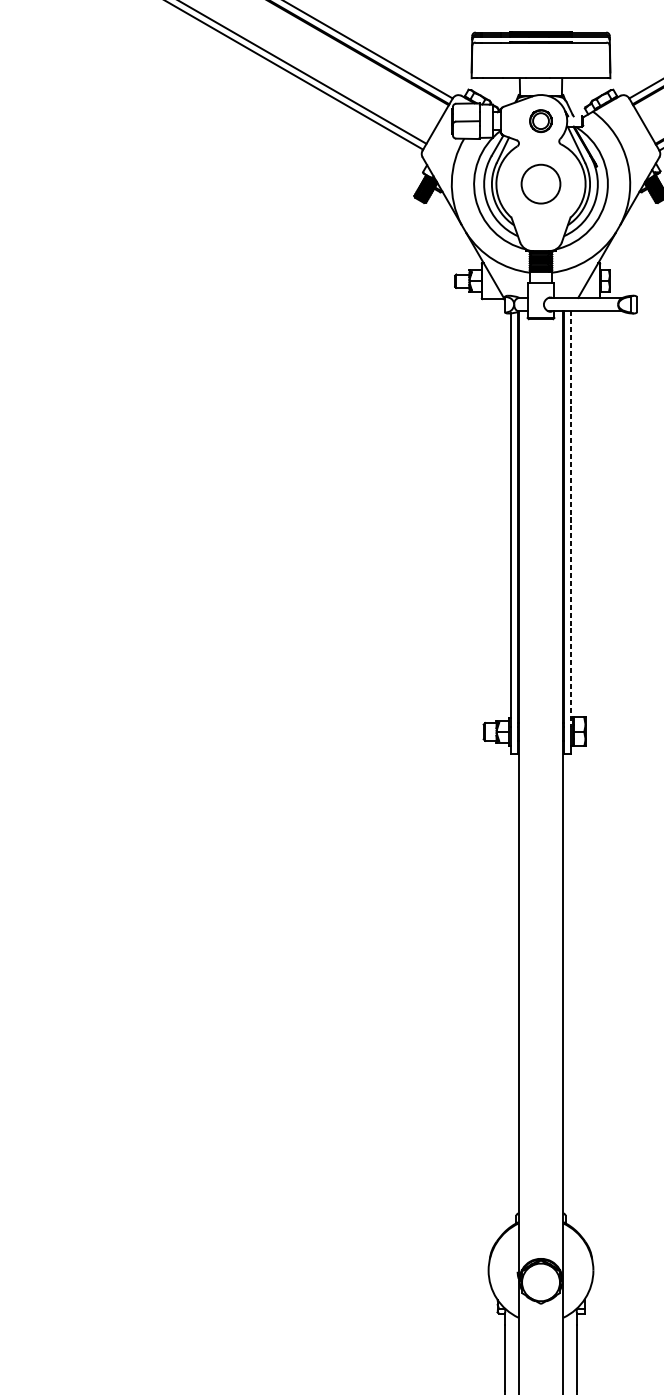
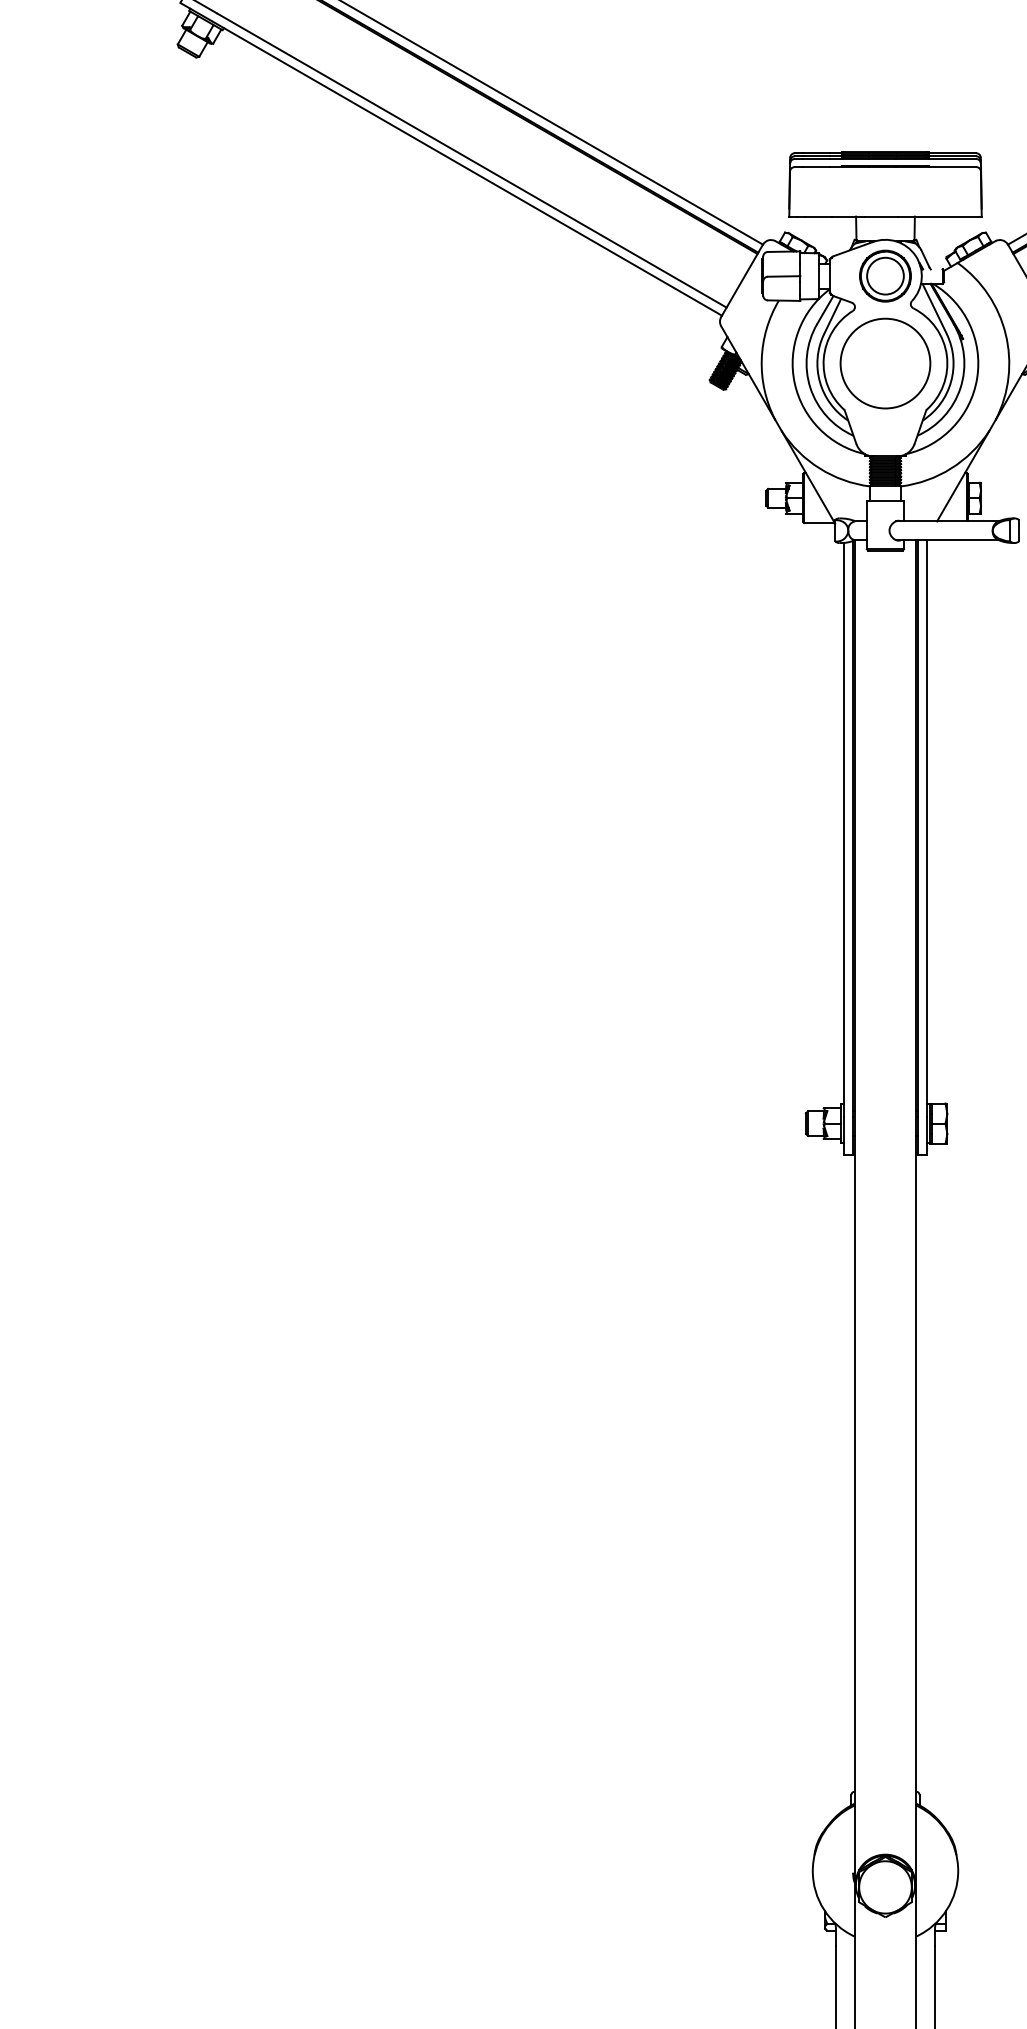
part: (541, 120) -> (885, 275), size x1.67
circle: (541, 184) -> (885, 363), size x1.67
line: (571, 519) -> (927, 828), dashed -> solid

